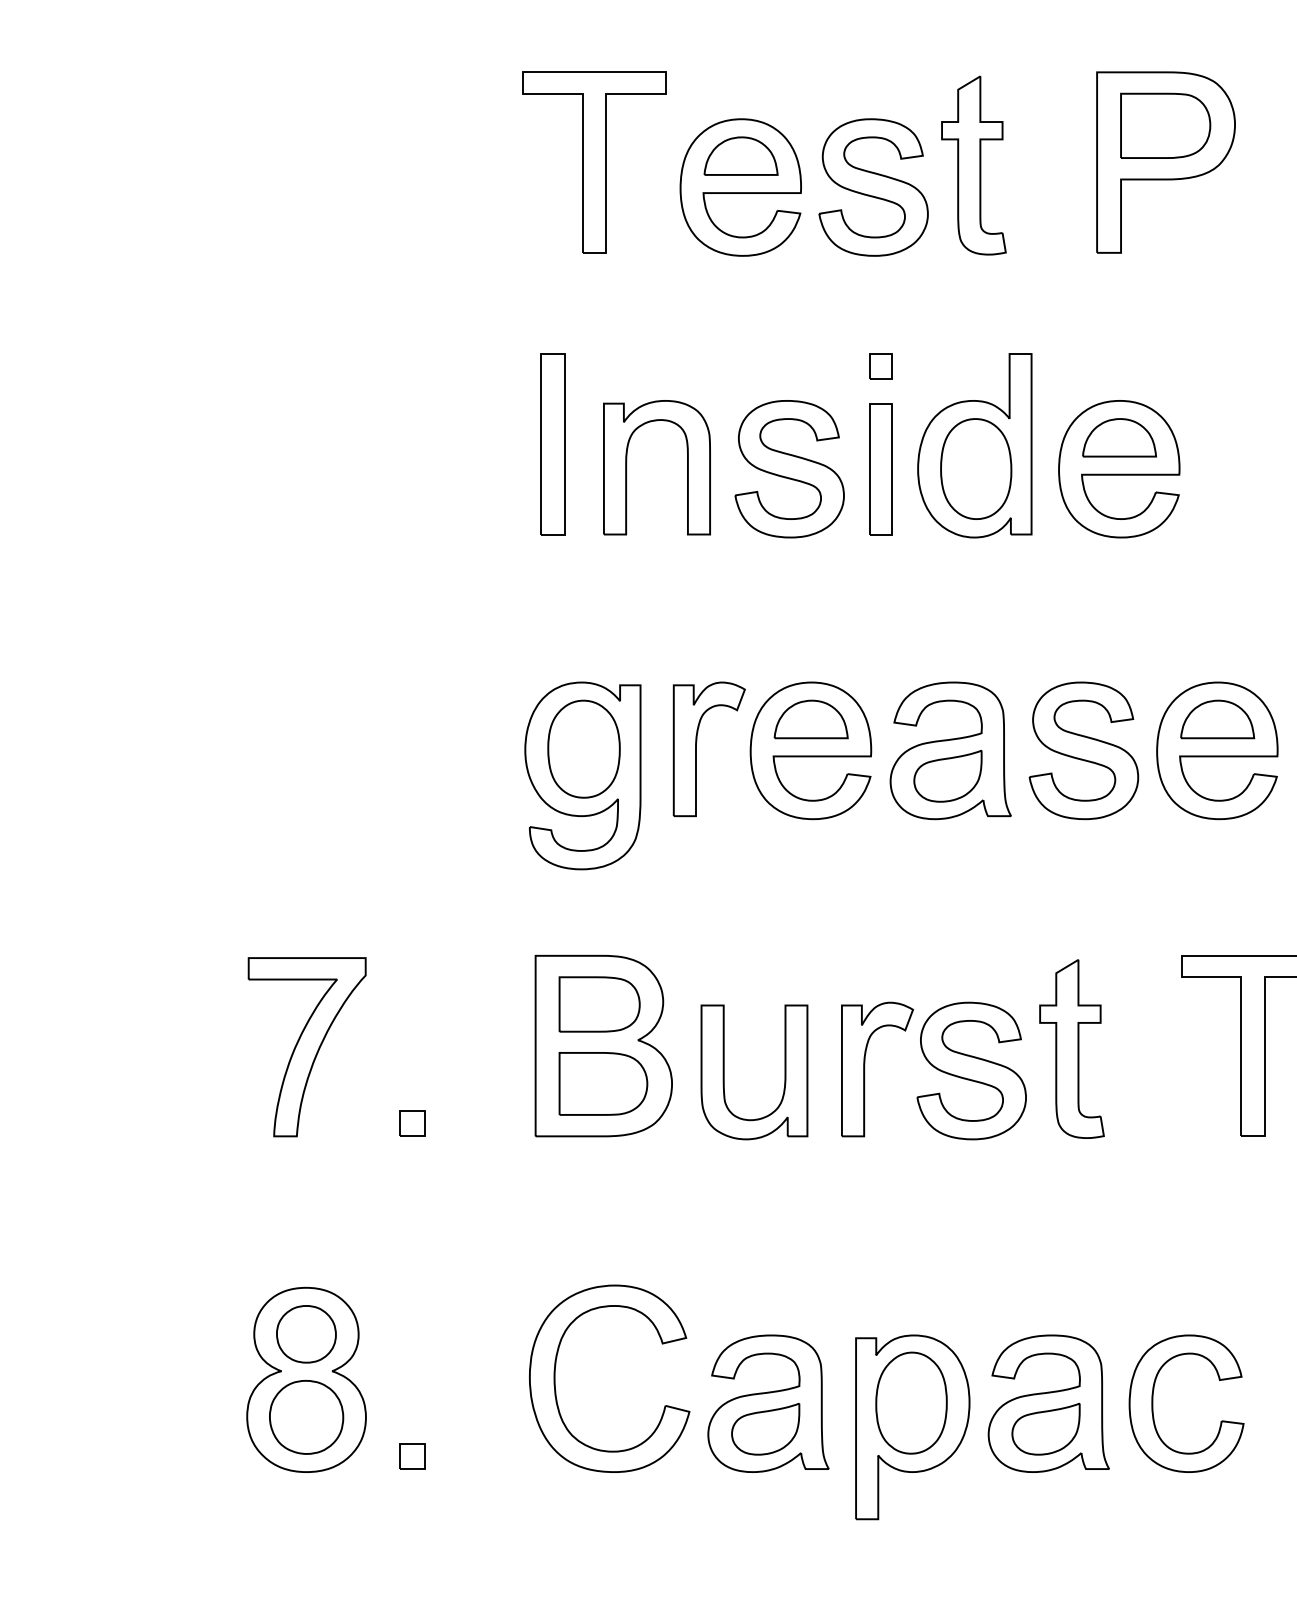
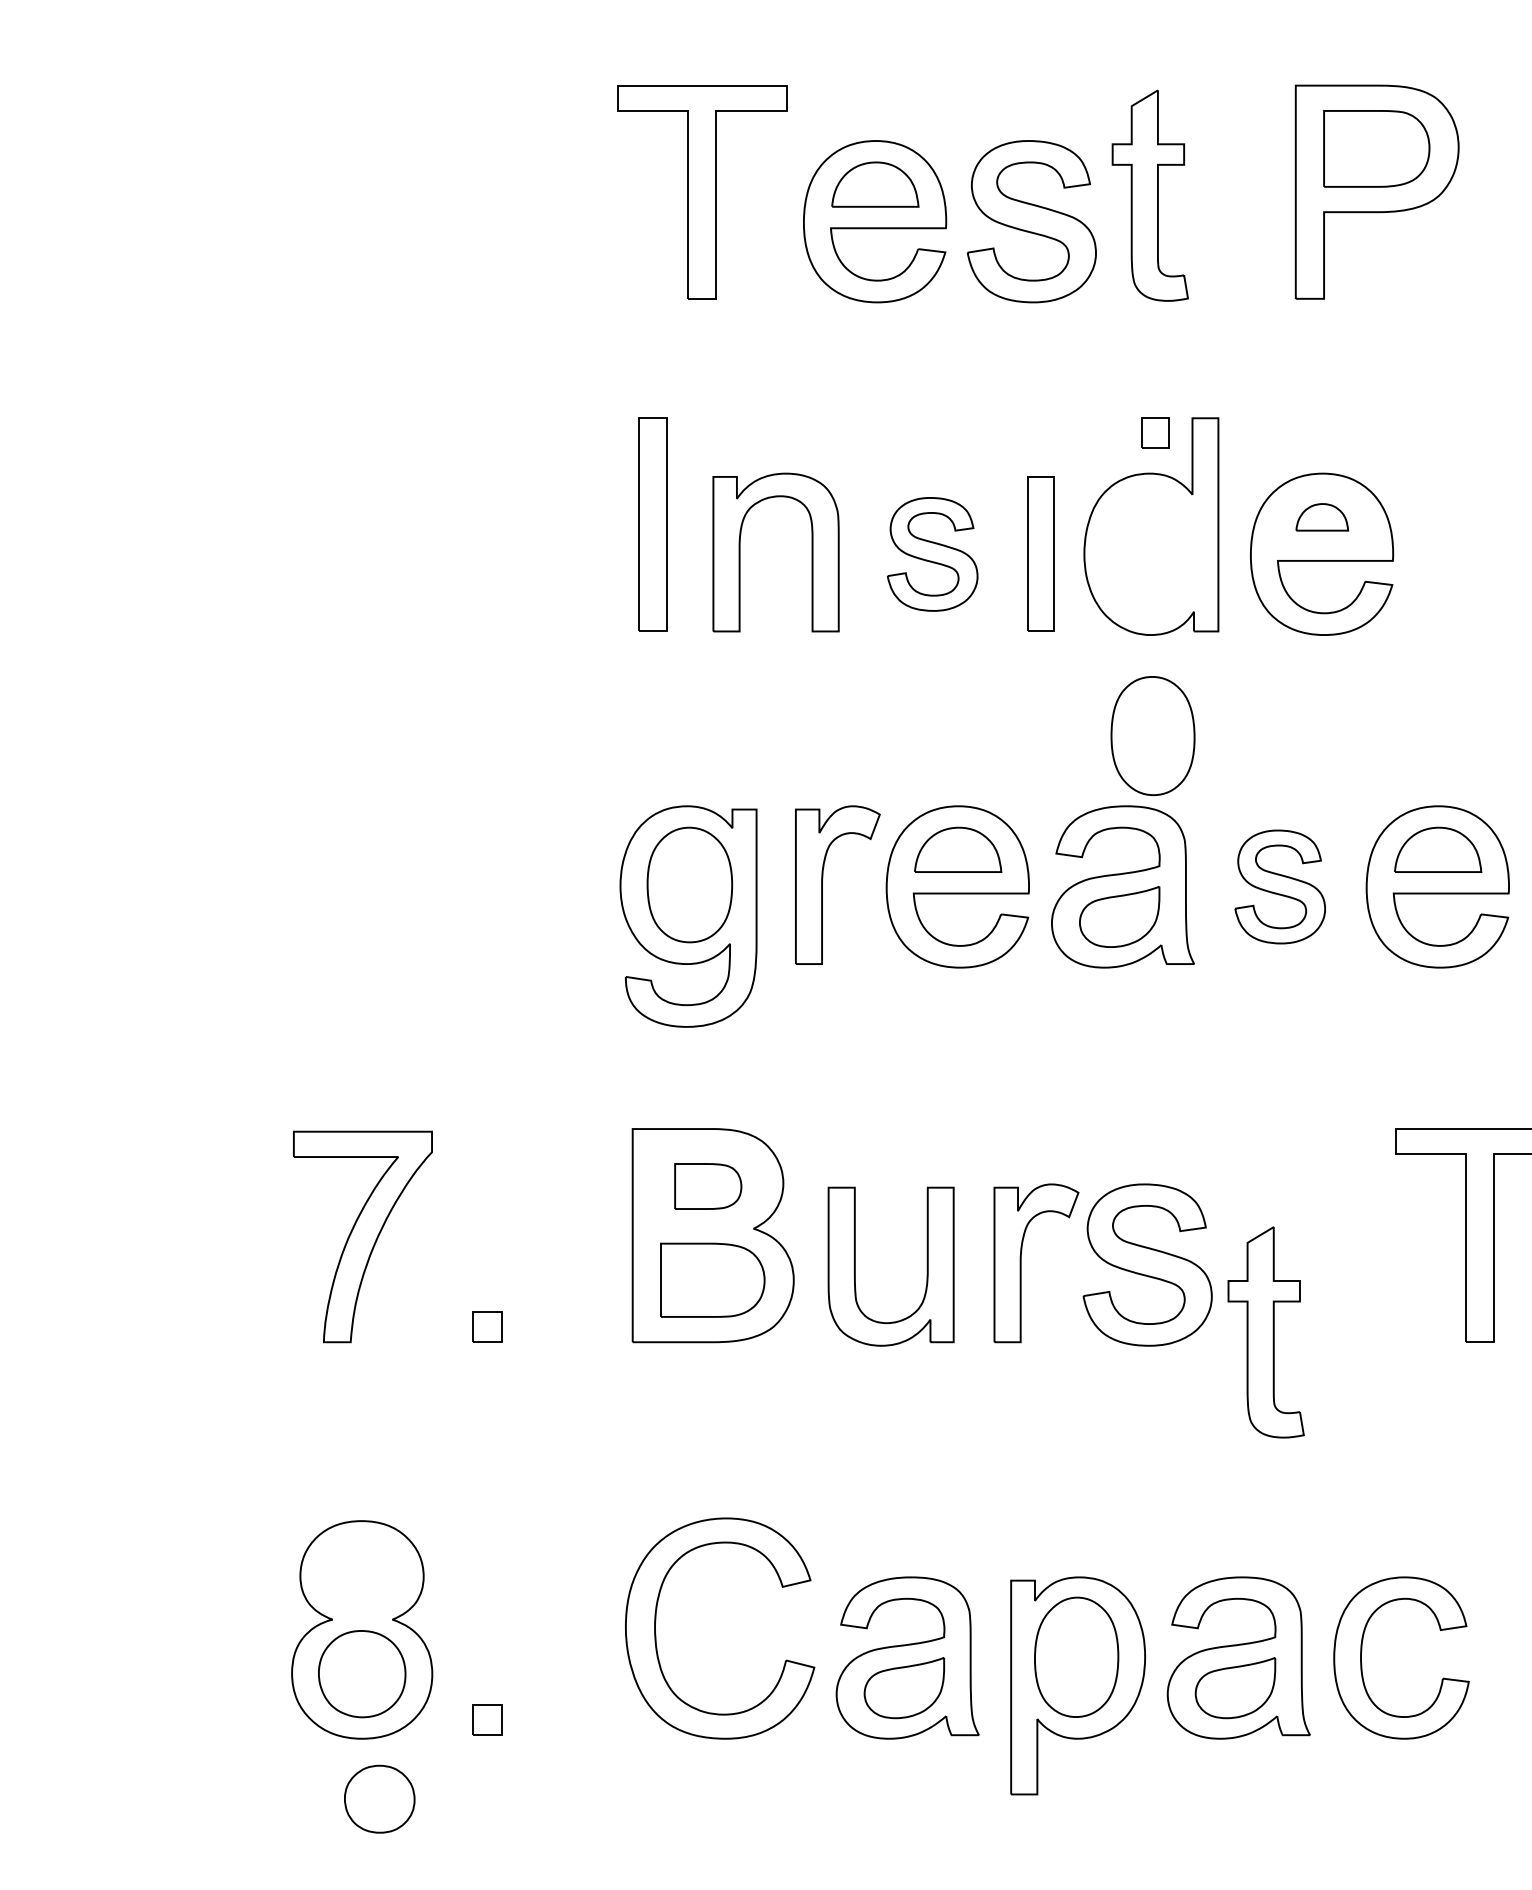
part: (880, 366) -> (1154, 433), moved
part: (1119, 437) -> (1322, 516), size x0.6
part: (976, 468) -> (1153, 735), moved
part: (789, 469) -> (932, 554), size x0.7
part: (1083, 750) -> (1279, 886), size x0.7
part: (599, 1004) -> (708, 1186), size x0.7
part: (1071, 1048) -> (1265, 1331), moved
part: (306, 1334) -> (379, 1799), moved

